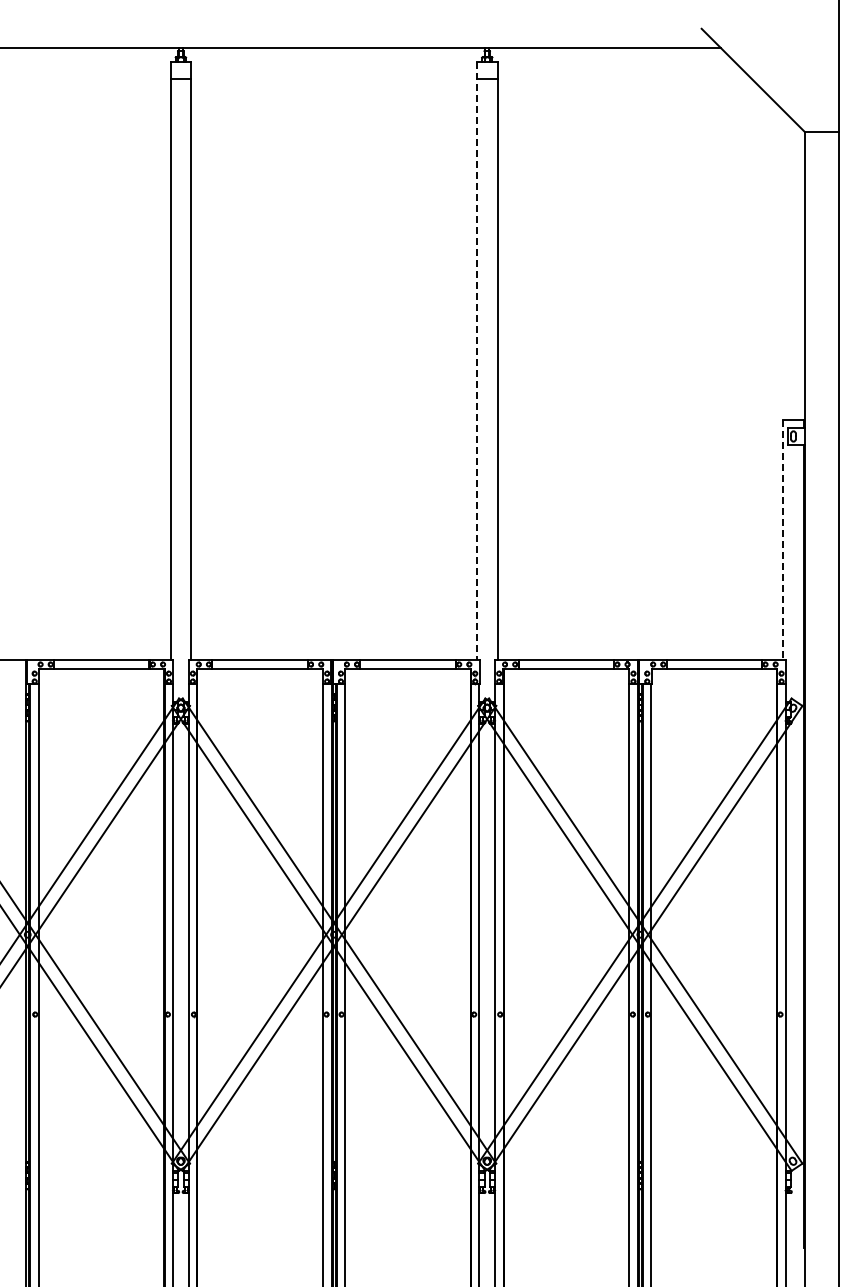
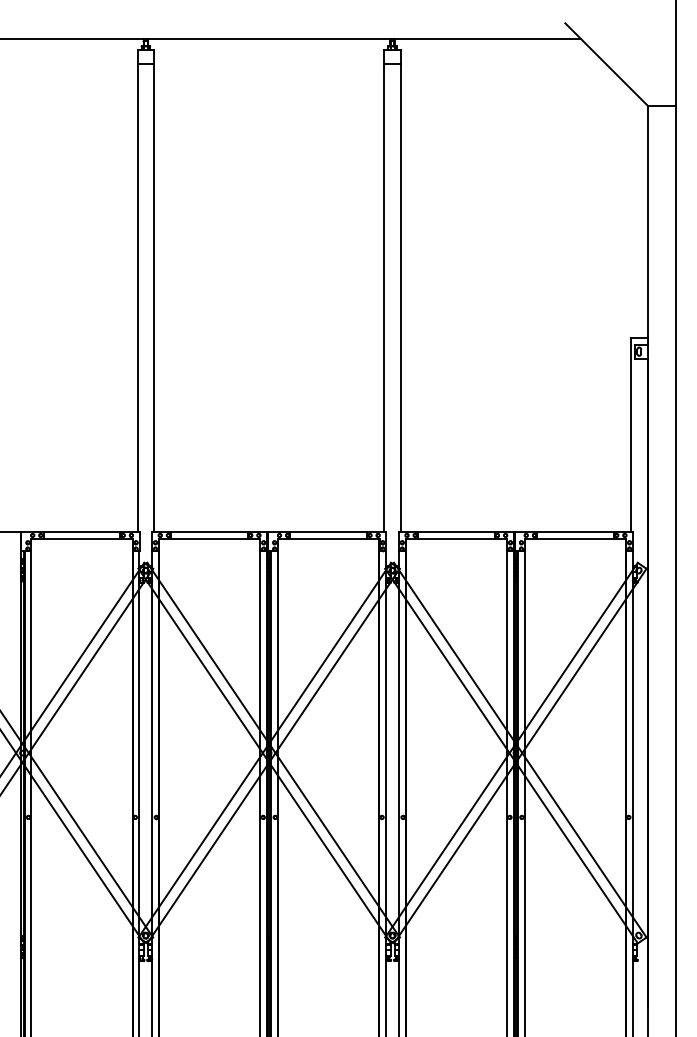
line: (476, 361) -> (383, 291), dashed -> solid
line: (783, 540) -> (631, 435), dashed -> solid

